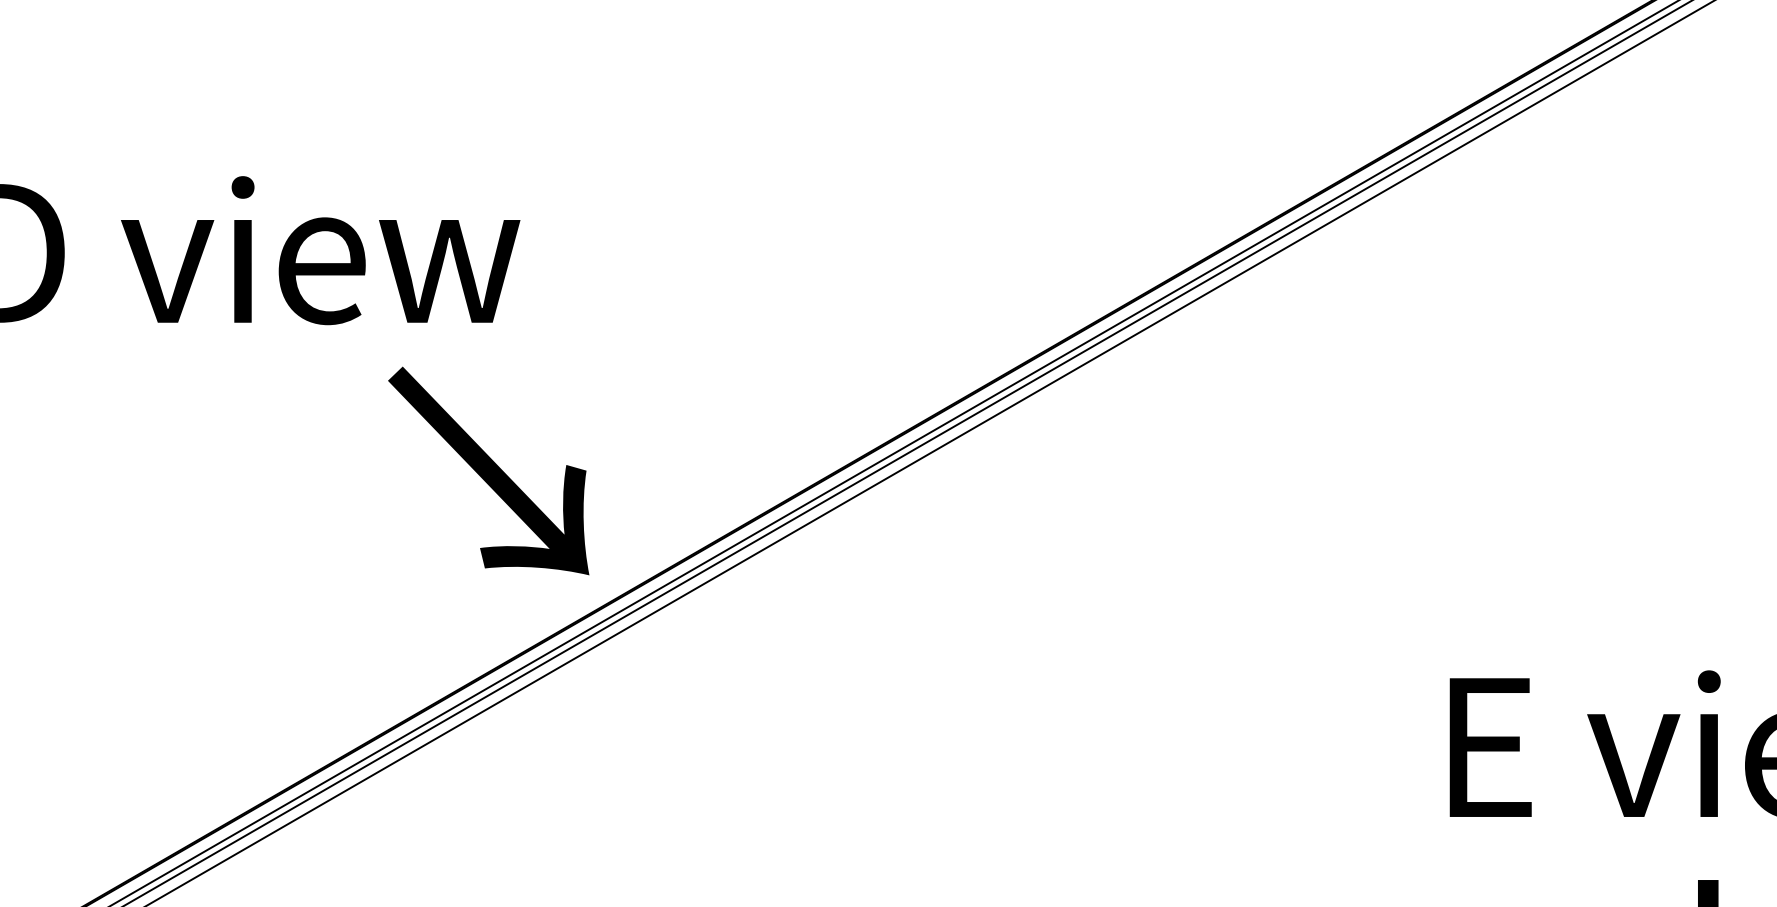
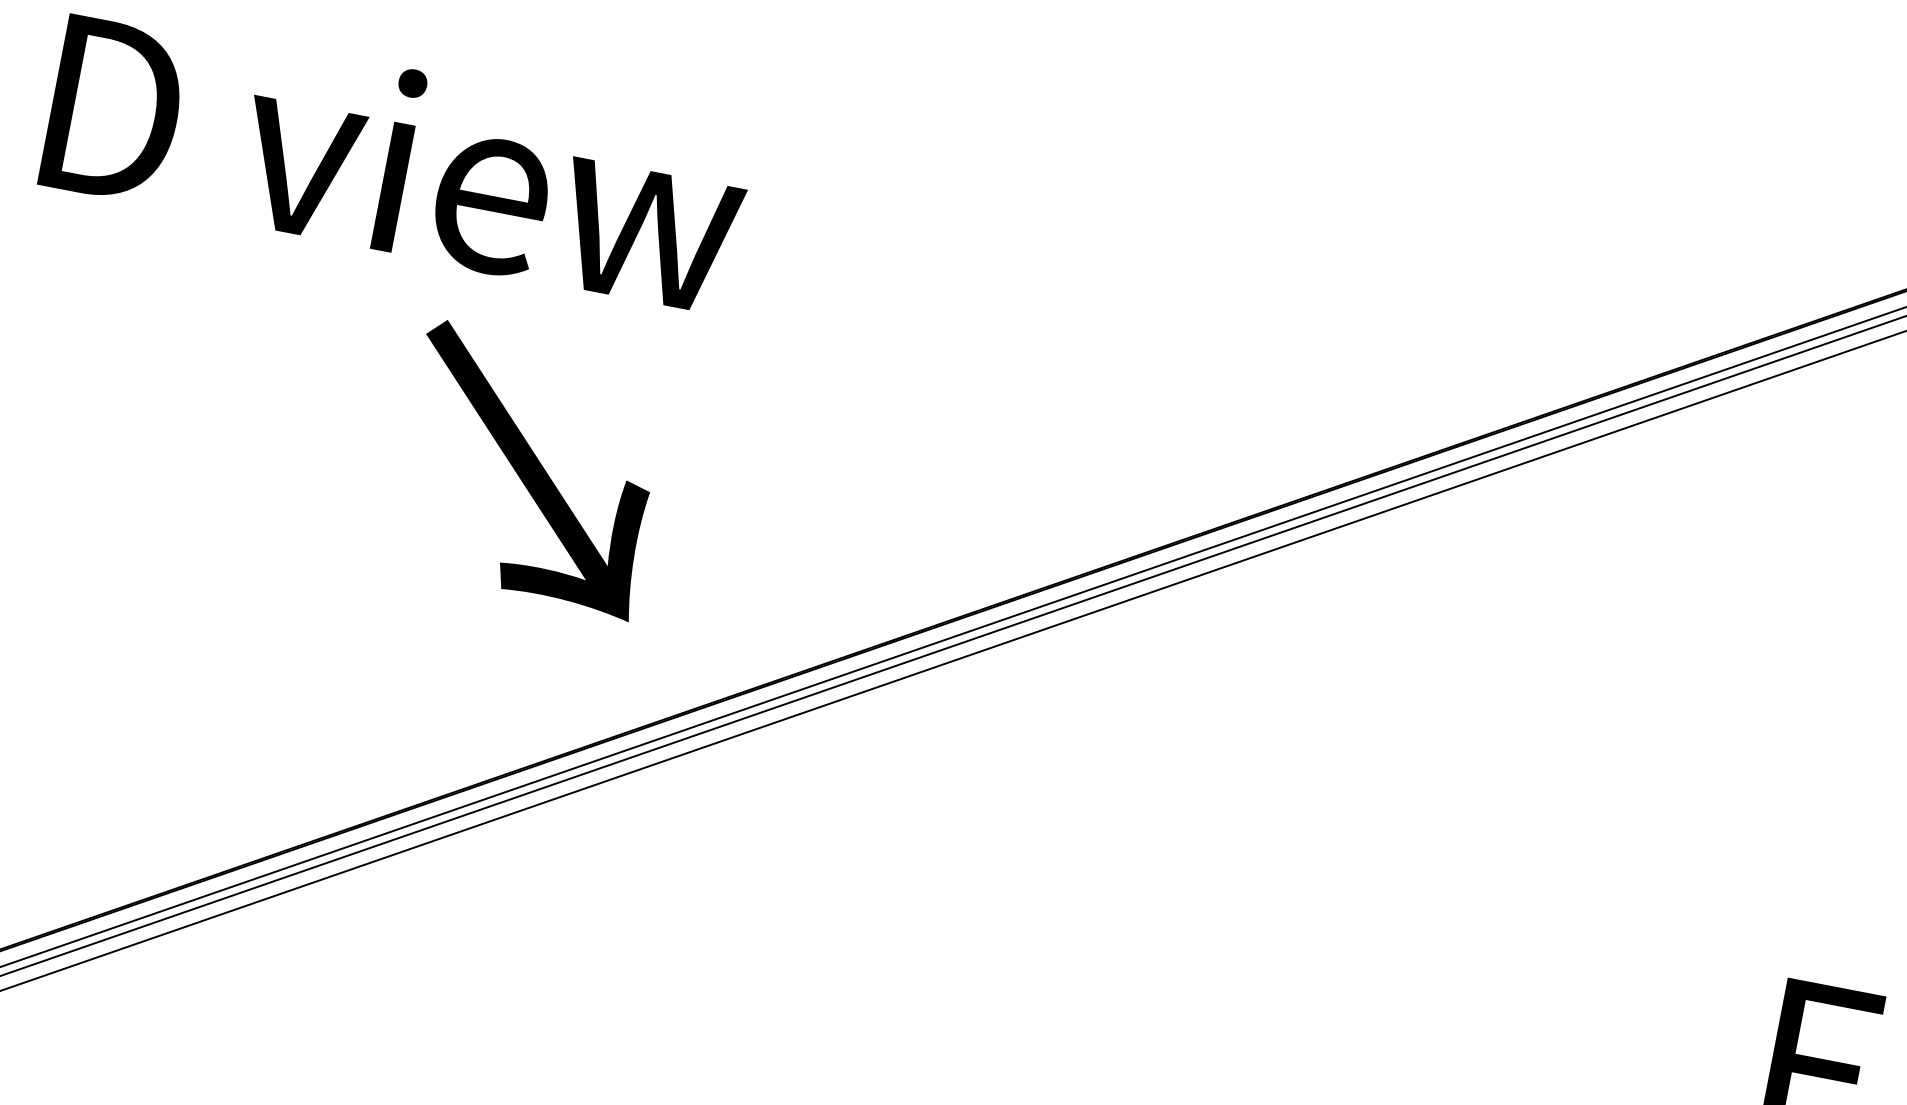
text: (488, 470) -> (529, 468), moved

